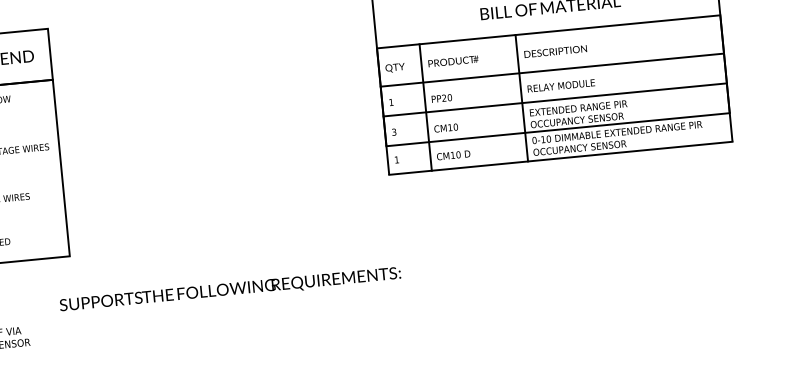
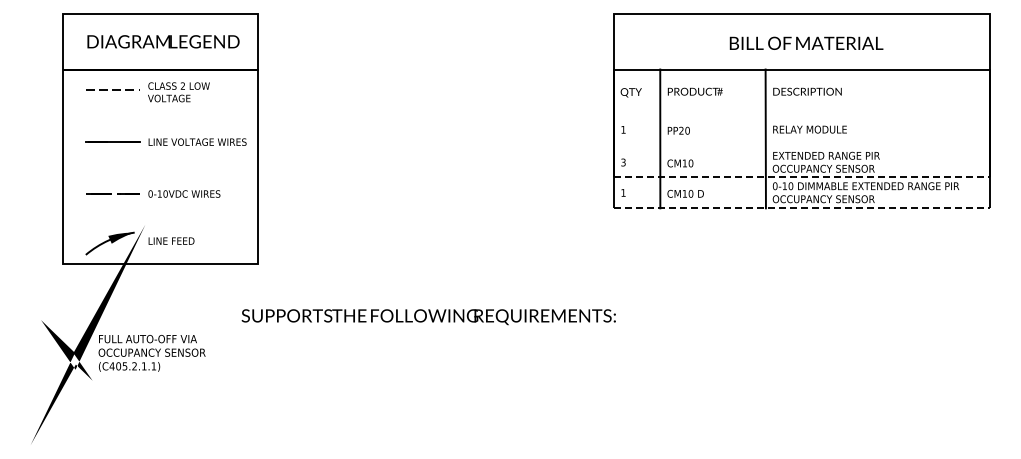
line: (551, 70) -> (801, 111), removed
line: (554, 100) -> (801, 144), removed
line: (558, 129) -> (802, 176), solid -> dashed
line: (561, 158) -> (802, 208), solid -> dashed

